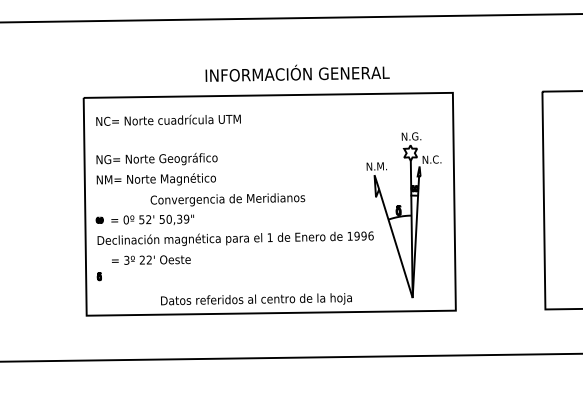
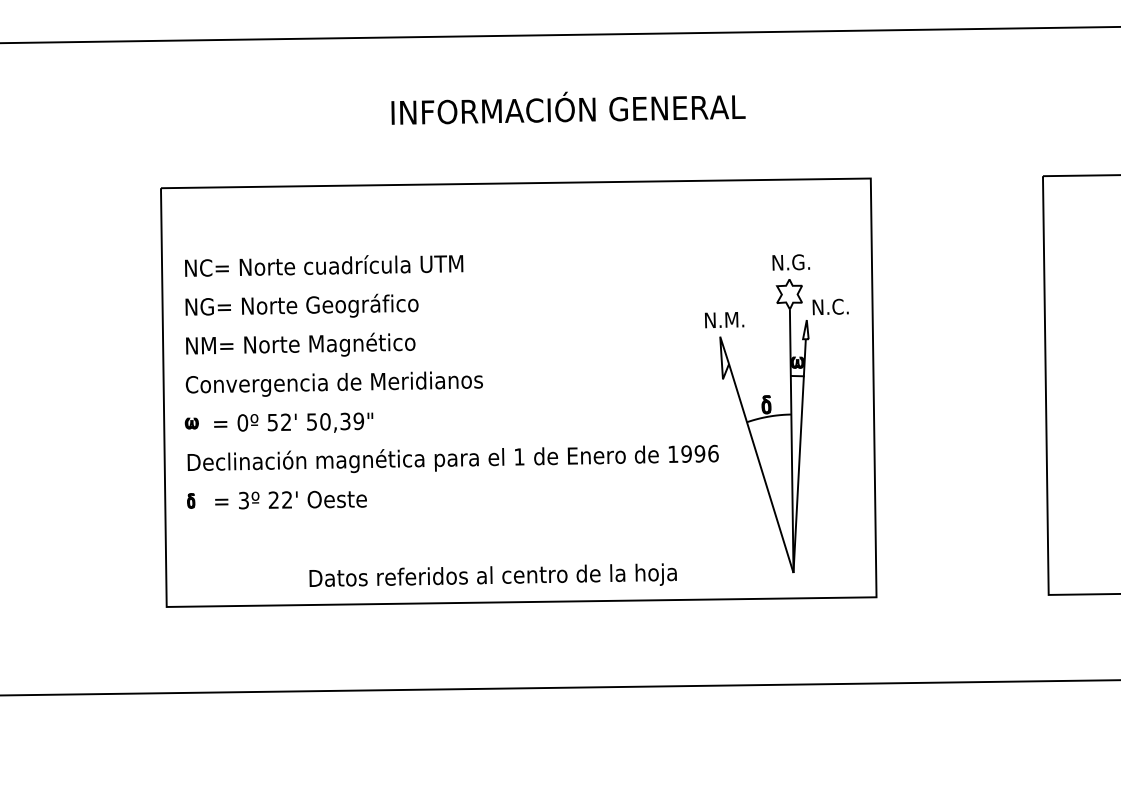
text: (297, 72) -> (568, 106), moved
text: (168, 119) -> (324, 264), moved
text: (227, 199) -> (333, 383), moved
part: (98, 276) -> (189, 500), moved

